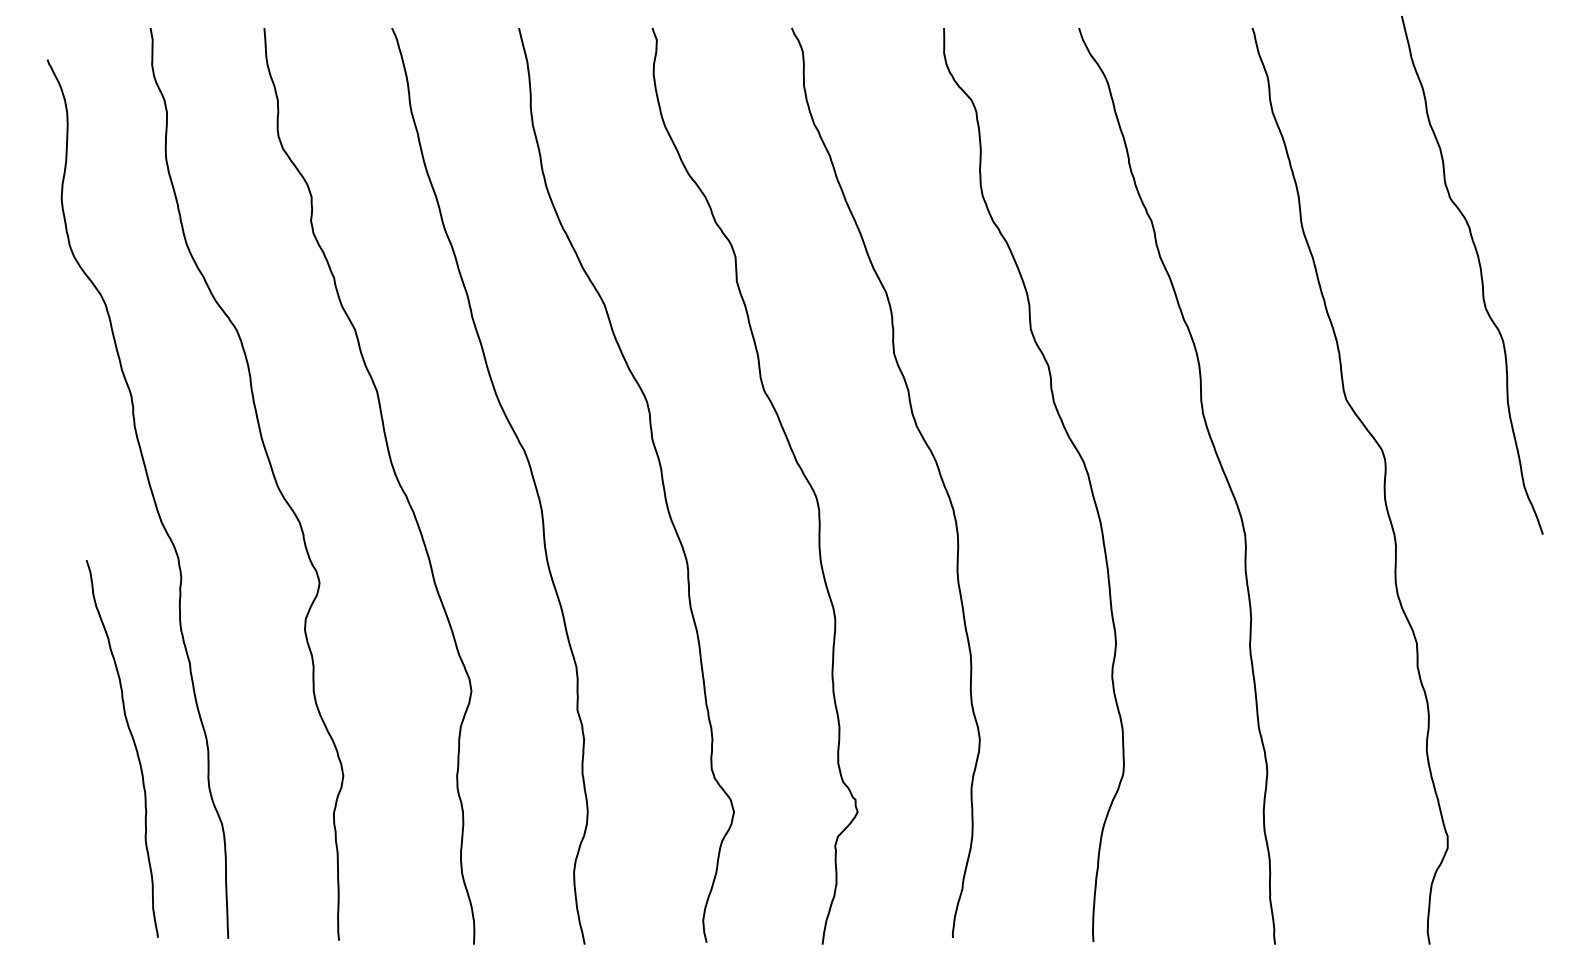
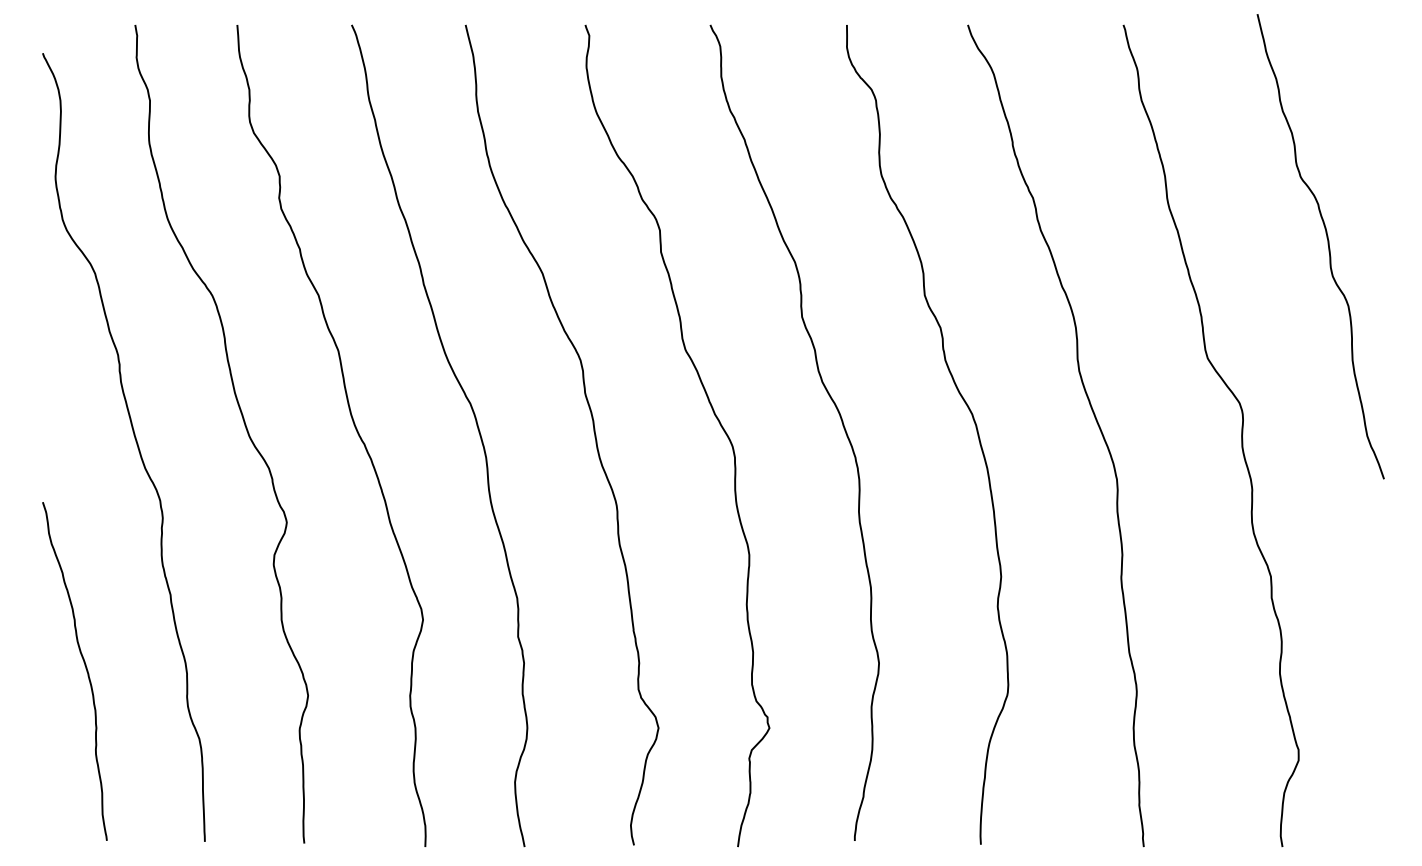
curve: (133, 743) -> (84, 666), moved

